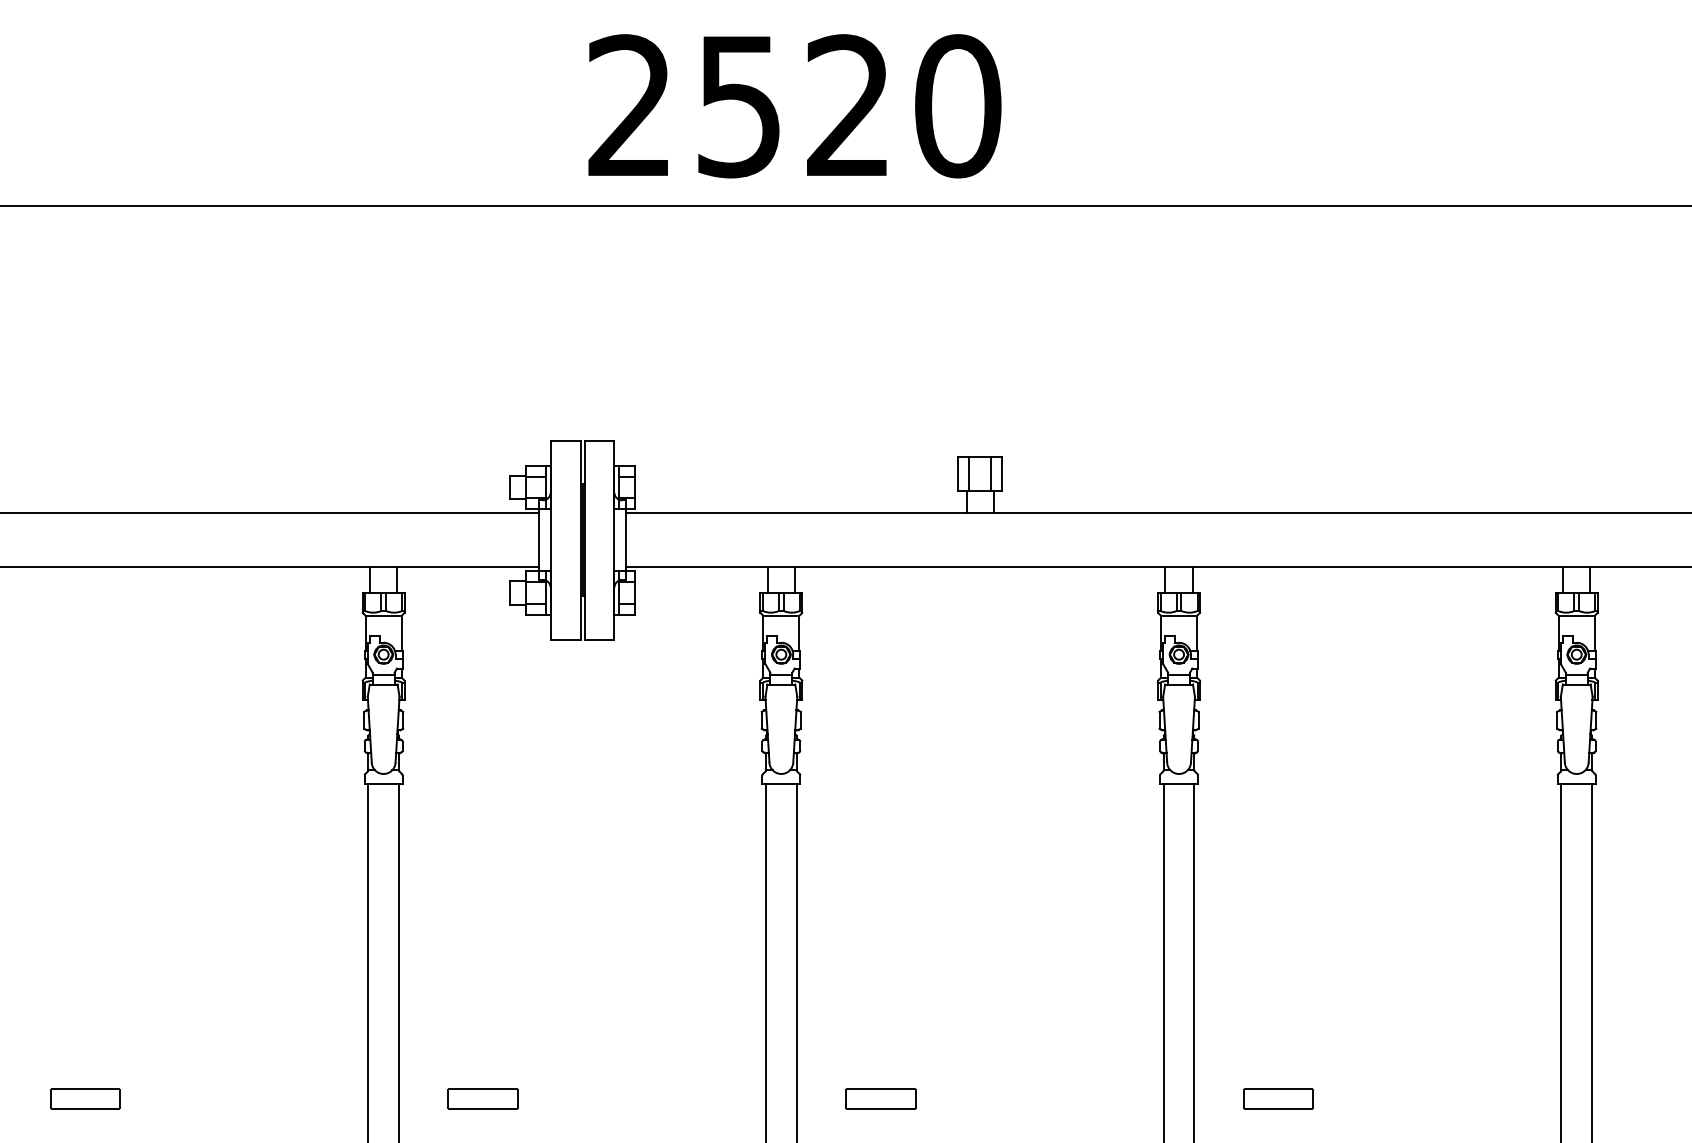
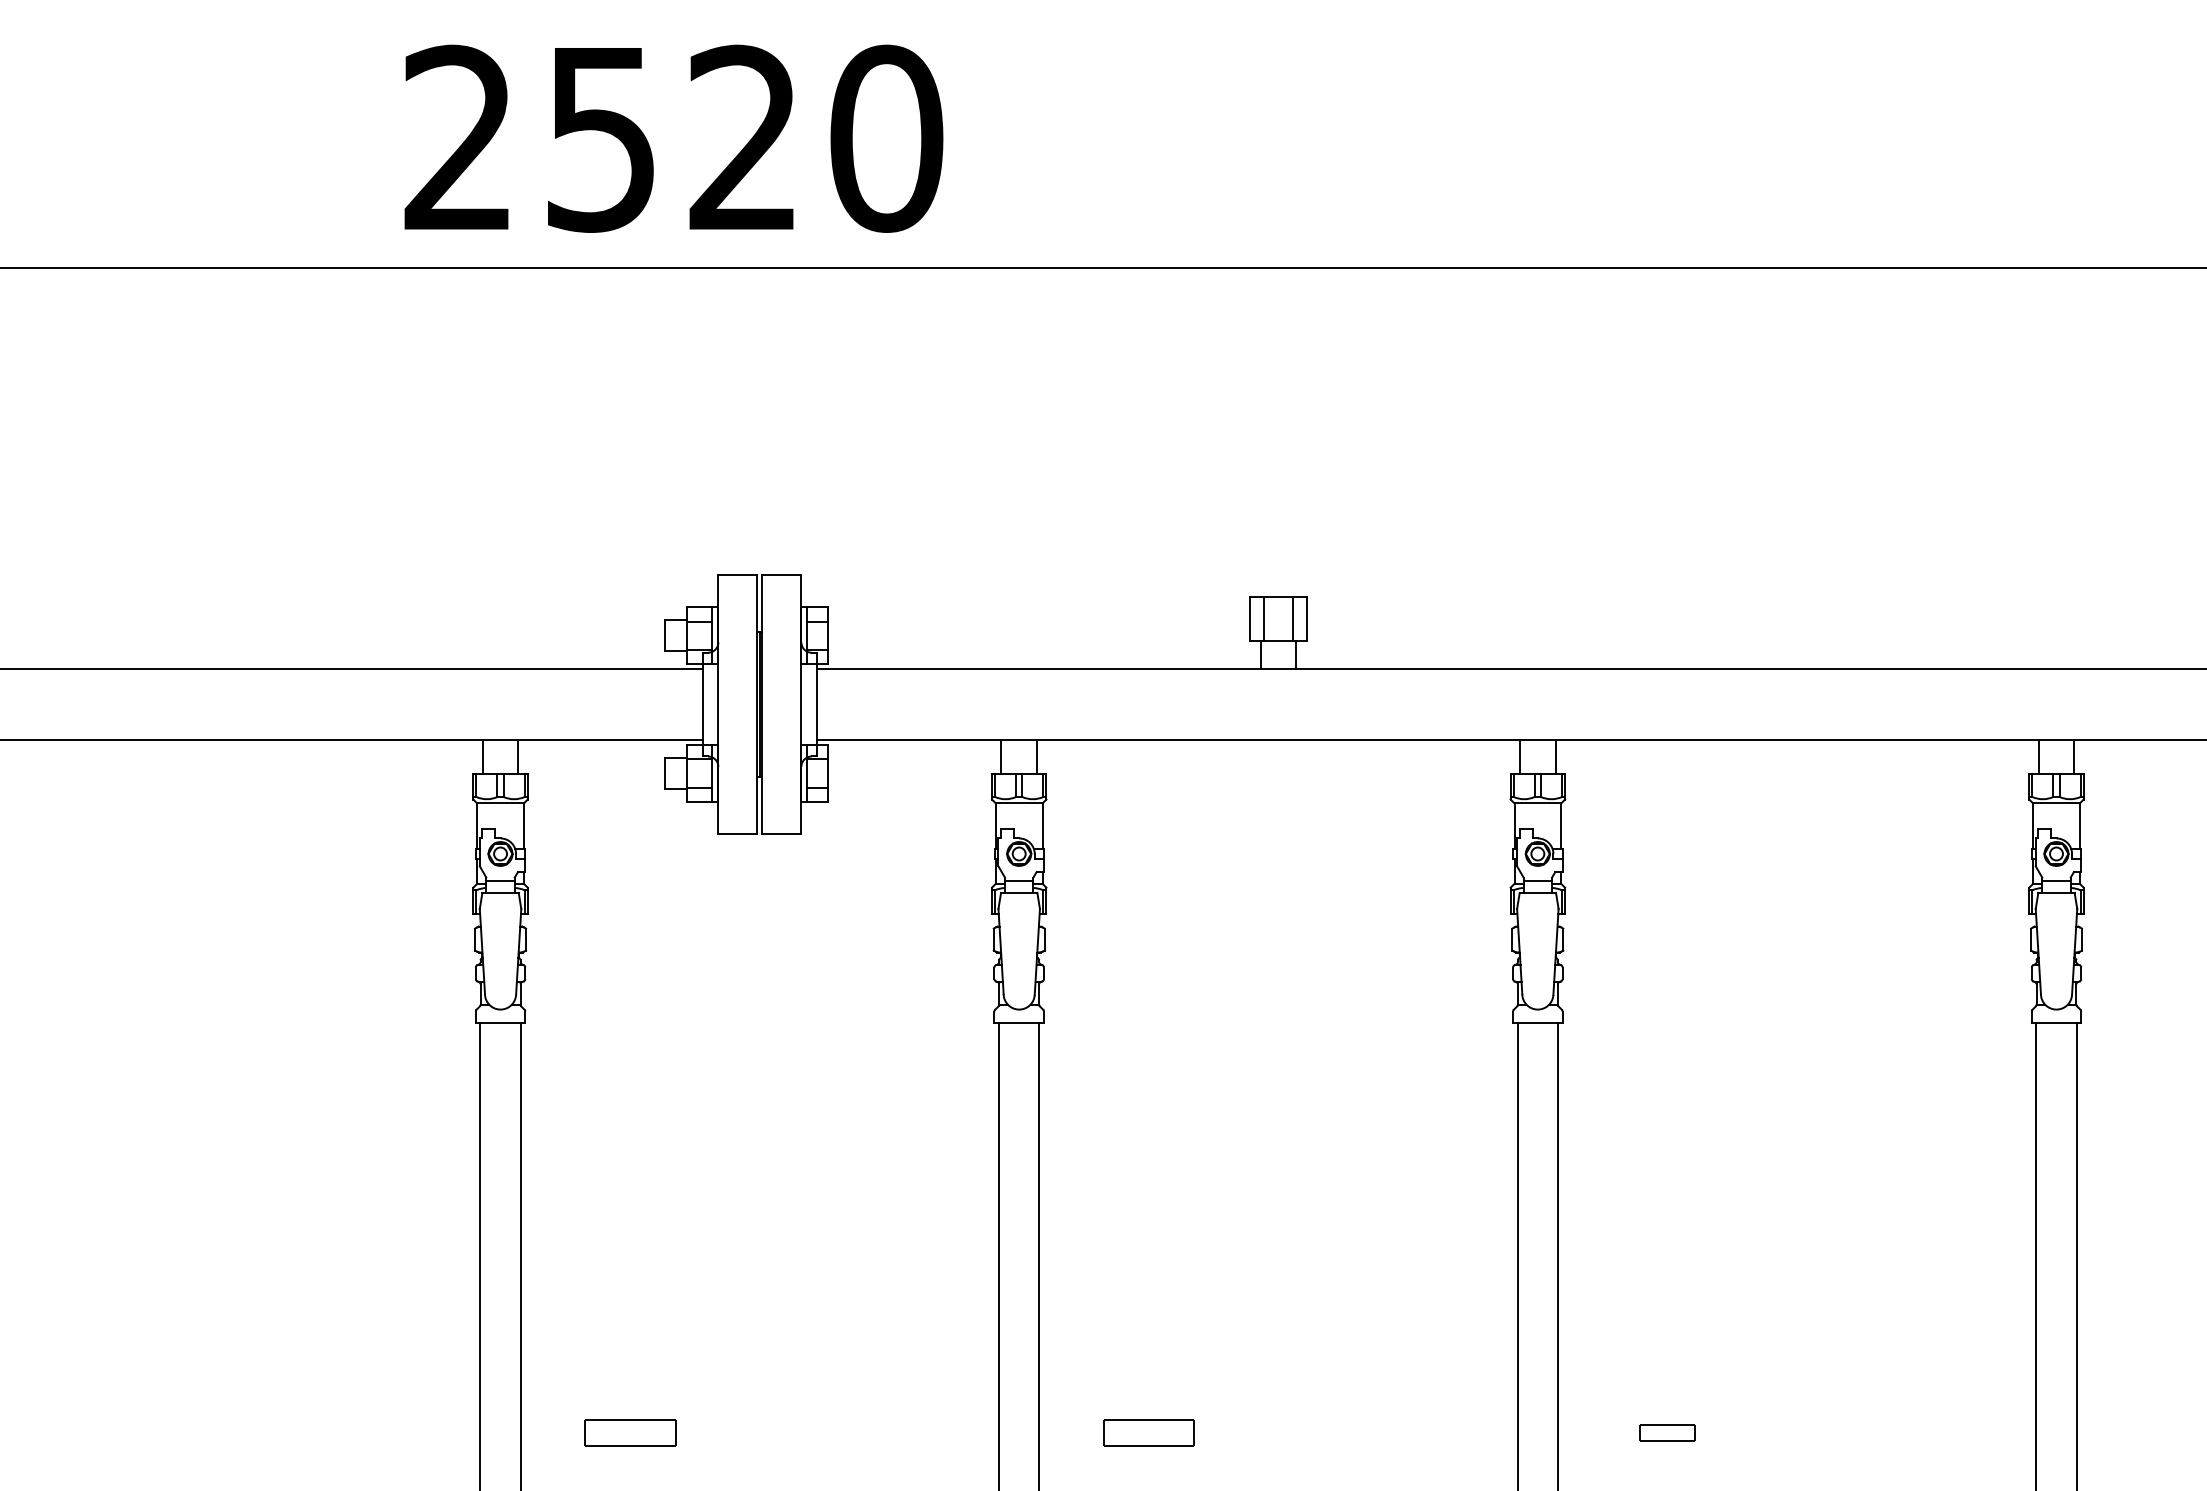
text: (794, 106) -> (673, 138), moved
part: (85, 1098) -> (111, 1432), removed
part: (1278, 1098) -> (1667, 1432), size x0.6

